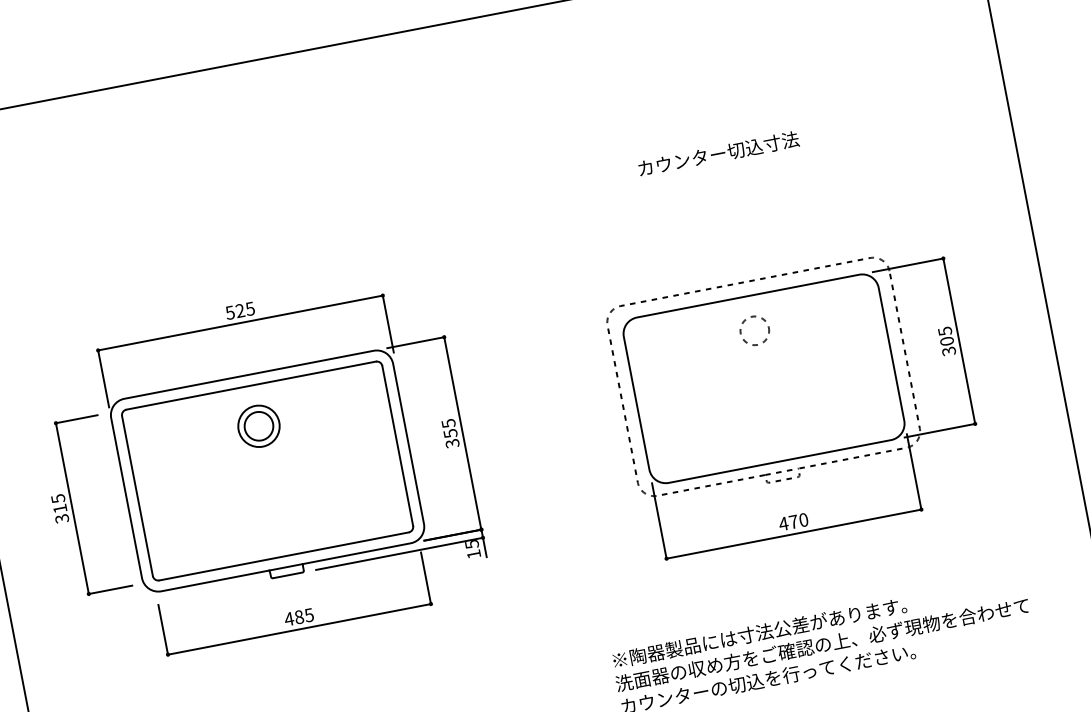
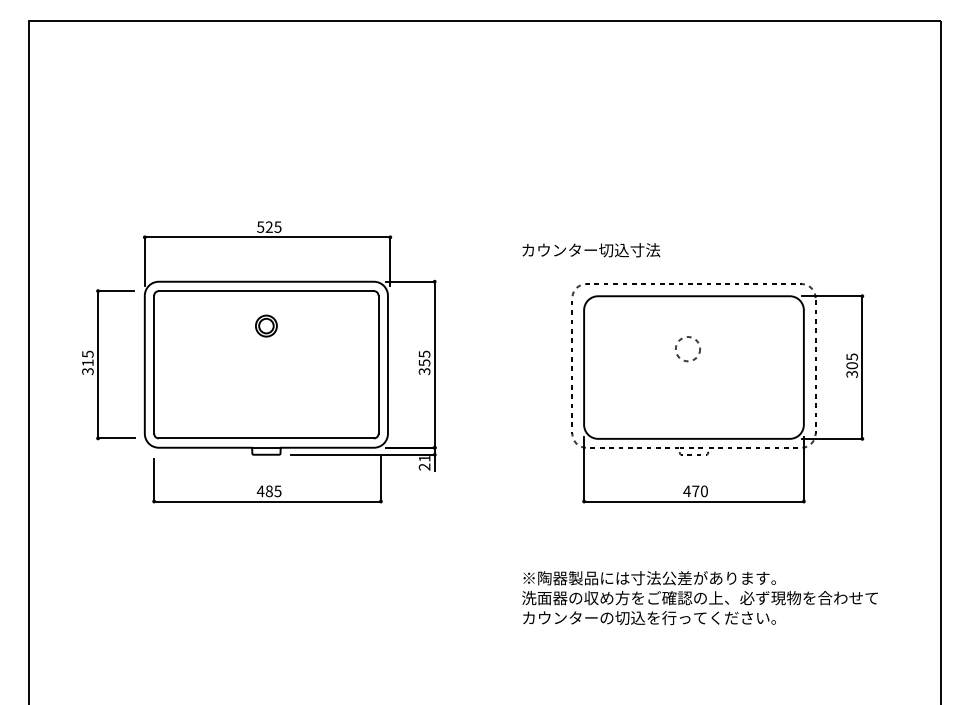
text: (719, 154) -> (591, 250), moved
circle: (754, 331) -> (687, 349), moved
part: (258, 425) -> (266, 325), size x0.6
text: (472, 550) -> (424, 463), 15 -> 21

